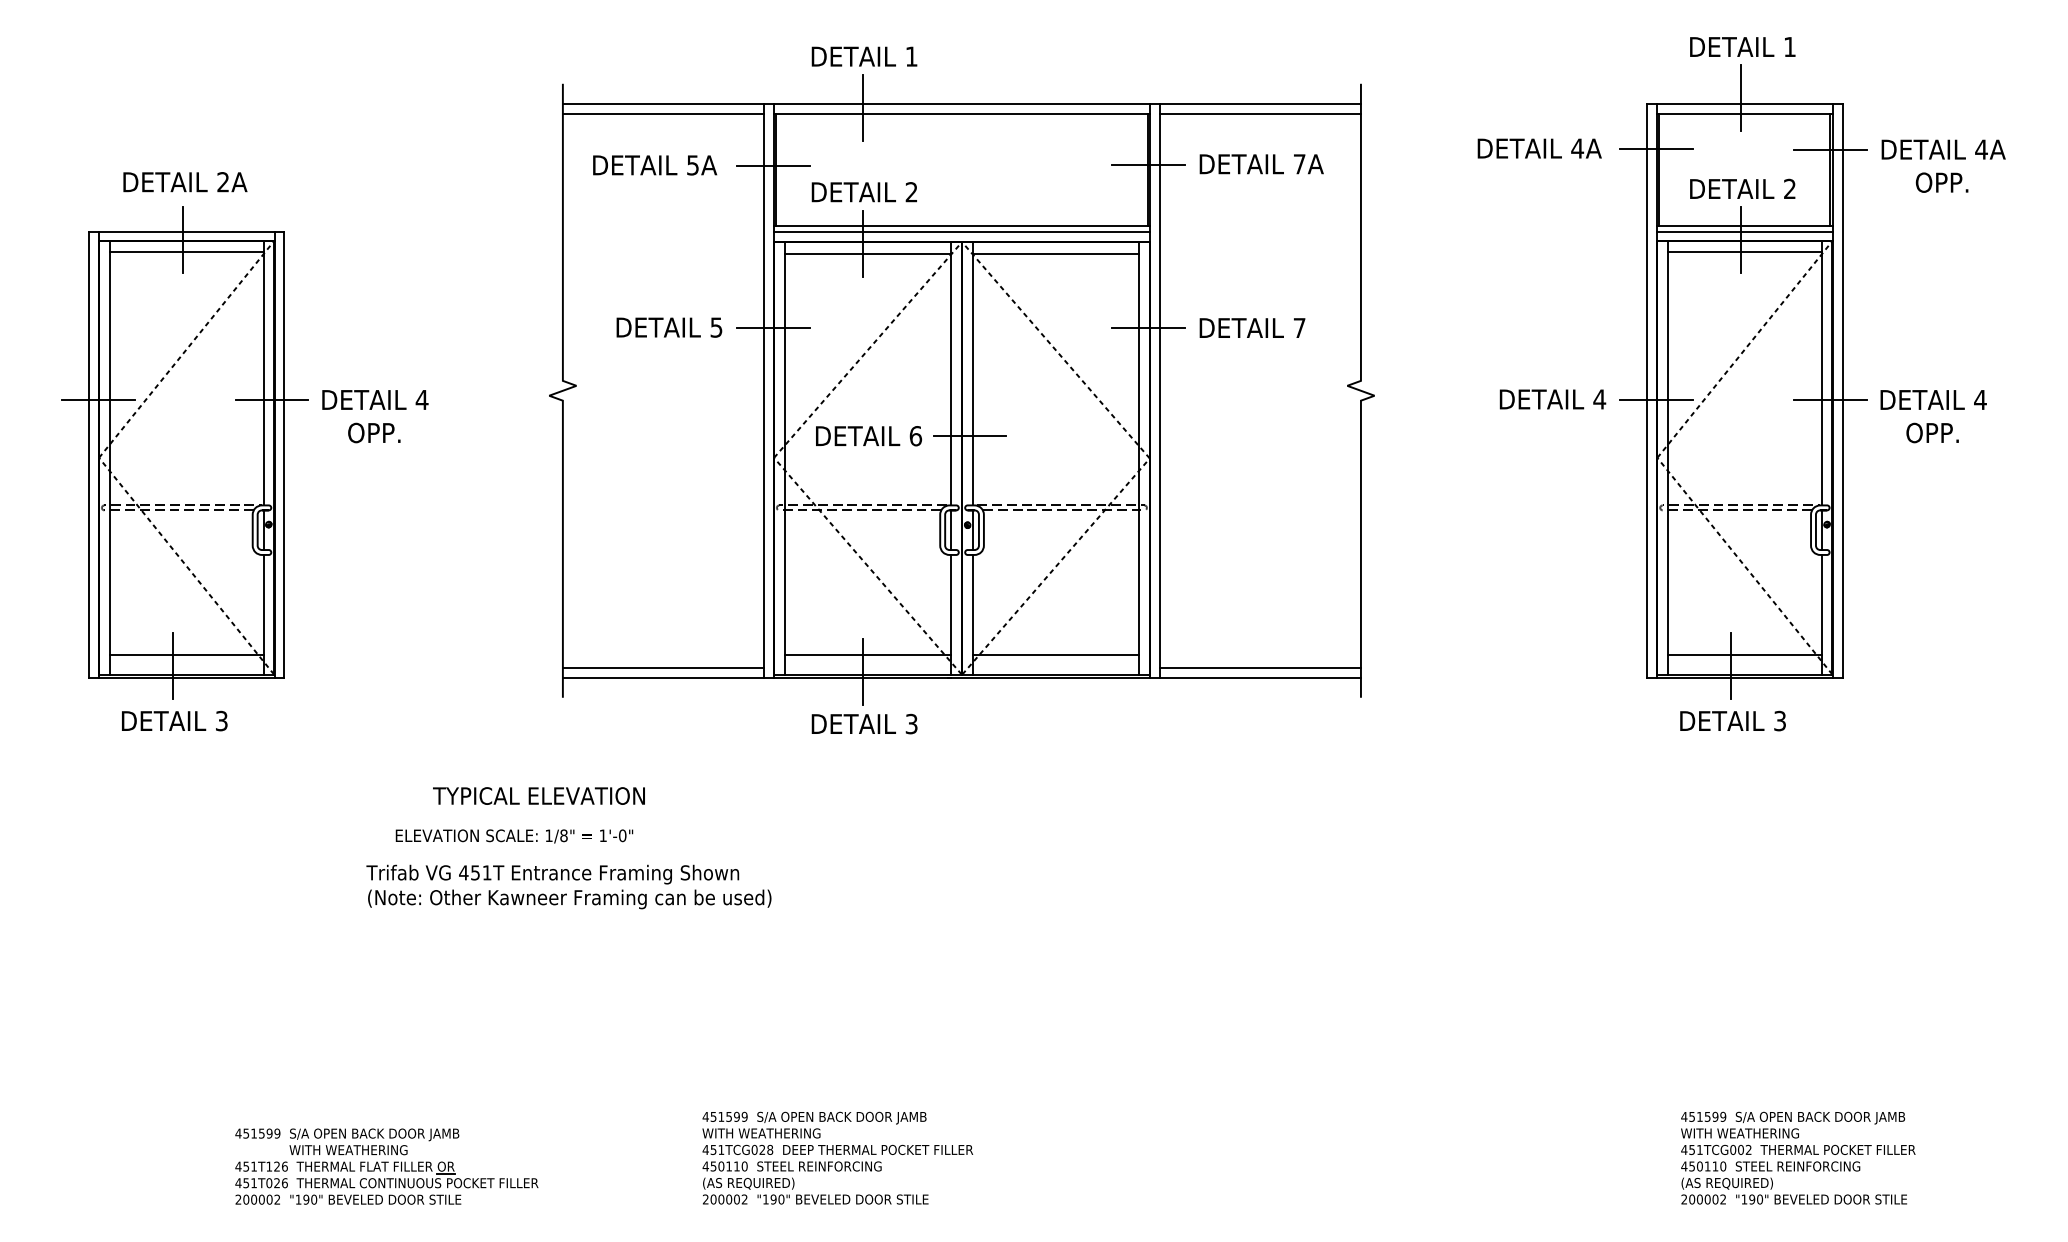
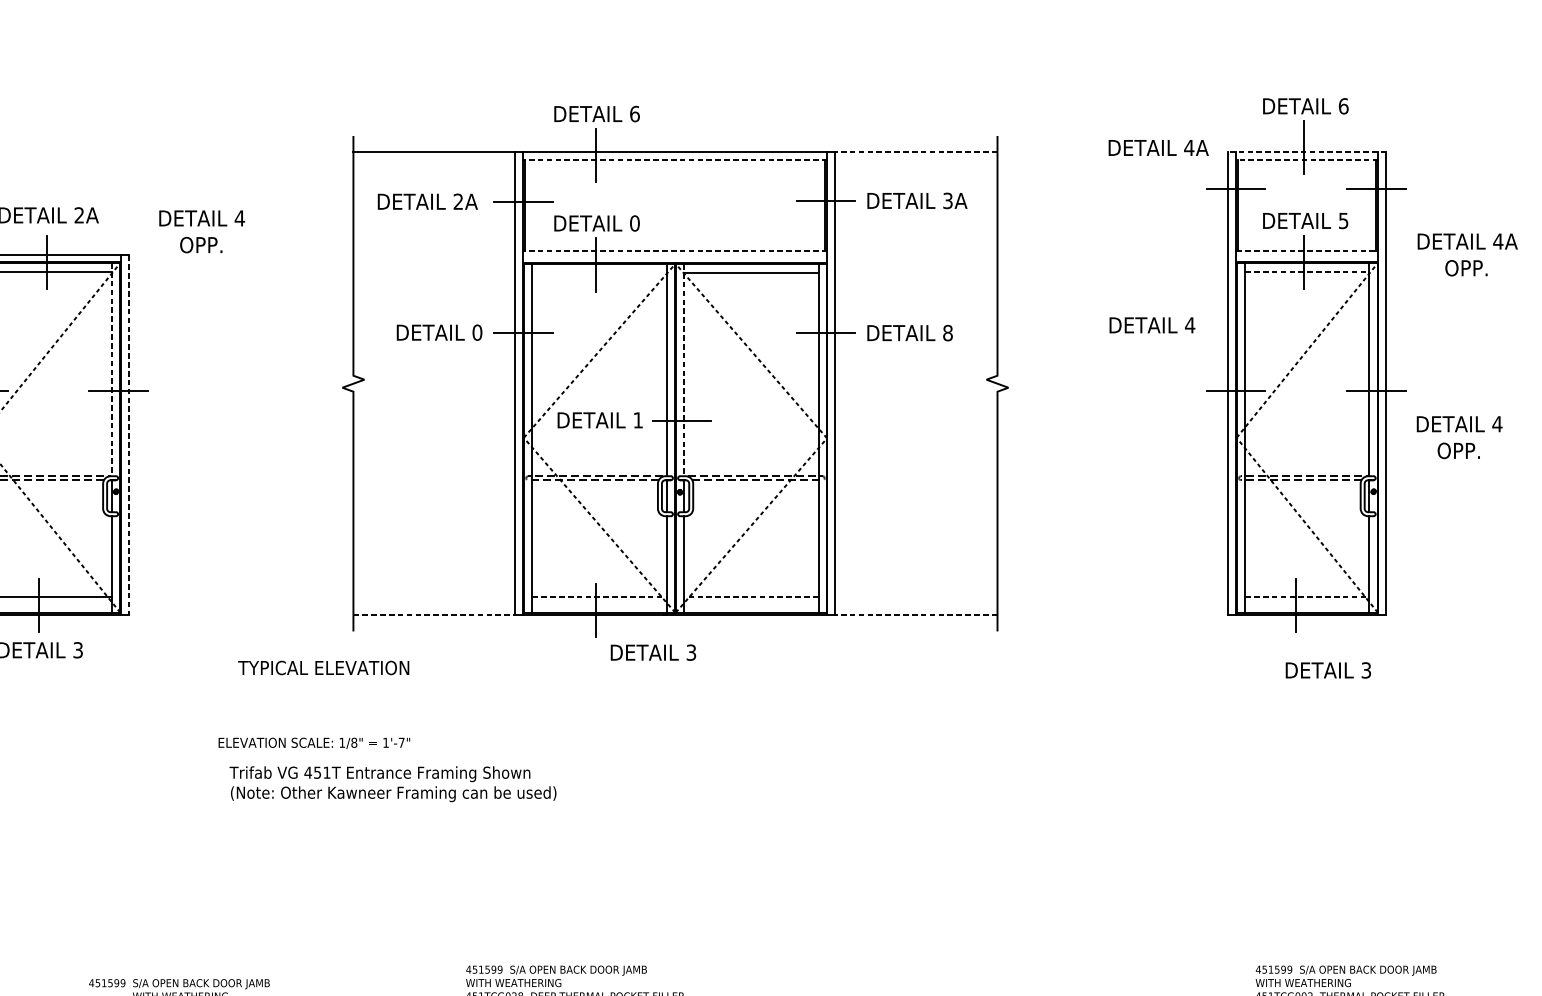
text: (1790, 46) -> (1344, 105), 1 -> 6
text: (911, 56) -> (634, 113), 1 -> 6
line: (1260, 103) -> (916, 151), solid -> dashed
line: (1744, 103) -> (1307, 151), solid -> dashed
line: (662, 113) -> (433, 159), removed
line: (961, 113) -> (675, 159), solid -> dashed
line: (1260, 113) -> (916, 159), removed
line: (1744, 113) -> (1307, 159), solid -> dashed
text: (1539, 148) -> (1158, 147), moved
text: (1299, 164) -> (947, 201), 7A -> 3A
text: (692, 165) -> (458, 201), 5A -> 2A
text: (1943, 165) -> (1467, 254), moved
text: (1789, 188) -> (1343, 220), 2 -> 5
text: (911, 192) -> (634, 223), 2 -> 0
line: (961, 226) -> (675, 251), solid -> dashed
line: (1744, 226) -> (1307, 251), solid -> dashed
line: (961, 231) -> (675, 255), removed
line: (1744, 231) -> (1307, 255), removed
line: (1744, 252) -> (1307, 272), solid -> dashed
line: (867, 253) -> (599, 272), removed
text: (716, 327) -> (477, 332), 5 -> 0
text: (1299, 327) -> (947, 332), 7 -> 8
line: (263, 373) -> (111, 369), solid -> dashed
line: (972, 374) -> (683, 370), solid -> dashed
text: (1552, 399) -> (1152, 325), moved
text: (375, 416) -> (202, 231), moved
text: (1933, 416) -> (1459, 437), moved
text: (915, 436) -> (637, 420), 6 -> 1
line: (284, 455) -> (128, 435), solid -> dashed
line: (868, 655) -> (600, 597), solid -> dashed
line: (1055, 655) -> (750, 597), solid -> dashed
line: (1744, 655) -> (1307, 597), solid -> dashed
line: (662, 668) -> (433, 607), removed
line: (1260, 668) -> (916, 607), removed
line: (663, 677) -> (434, 615), solid -> dashed
line: (1260, 677) -> (916, 615), solid -> dashed
text: (1732, 720) -> (1327, 669), moved
text: (864, 723) -> (653, 652), moved
text: (538, 795) -> (323, 667), moved
text: (622, 835) -> (401, 742), 1'-0" -> 1'-7"
text: (568, 886) -> (392, 783), moved

